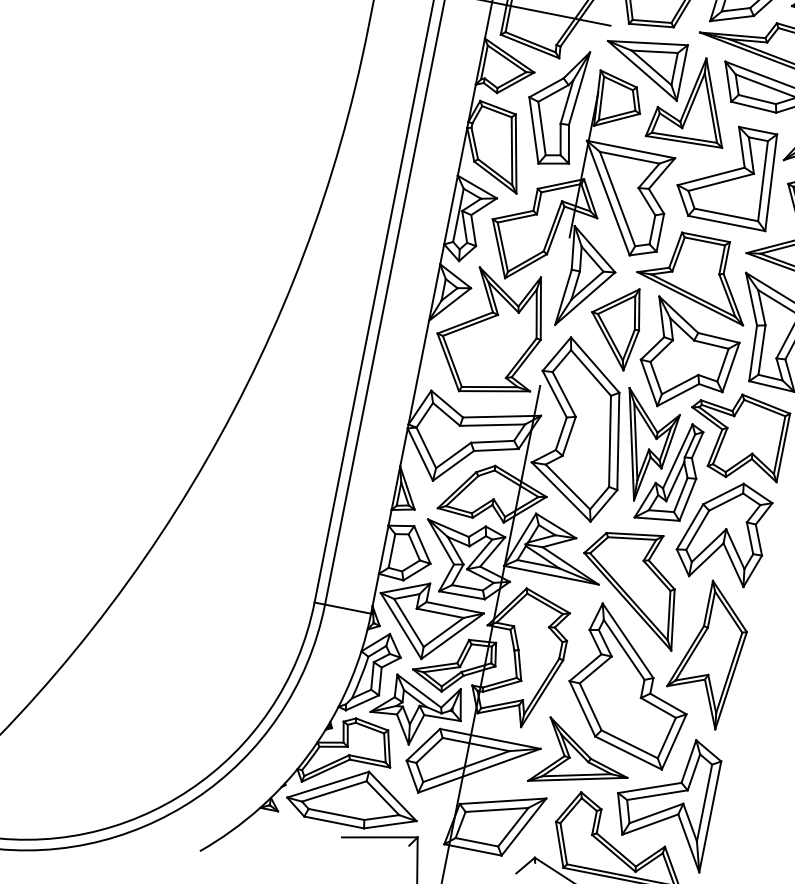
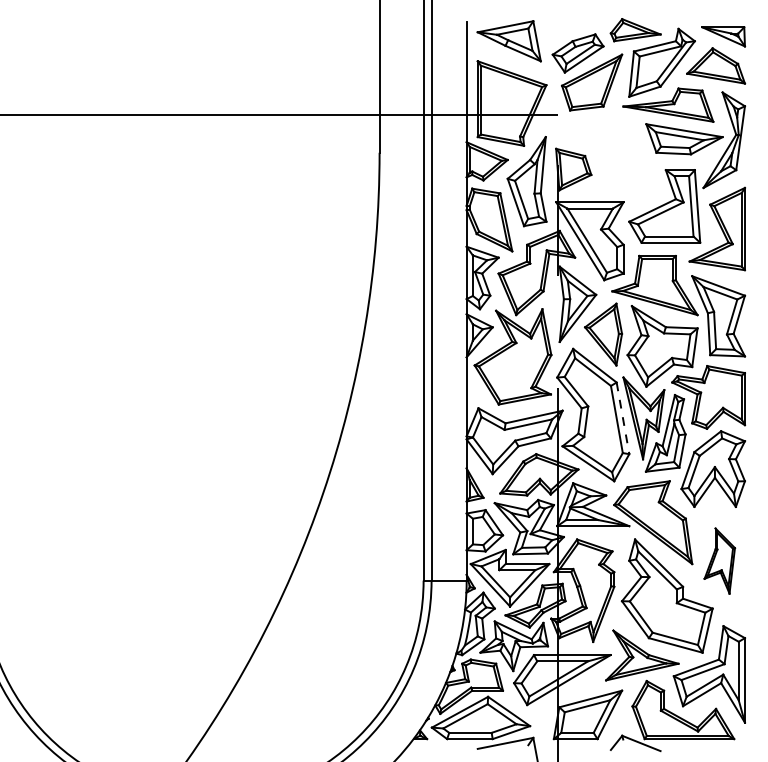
part: (665, 89) -> (606, 153), removed
line: (618, 441) -> (623, 418), solid -> dashed
part: (708, 653) -> (719, 560), size x0.6

